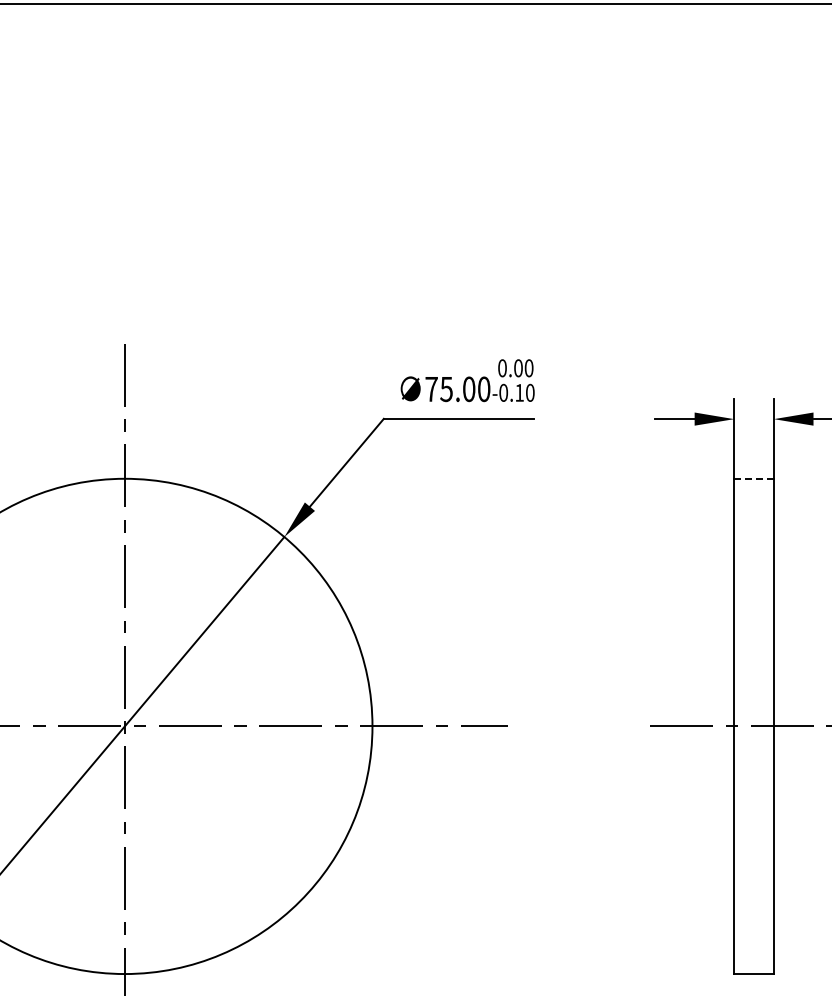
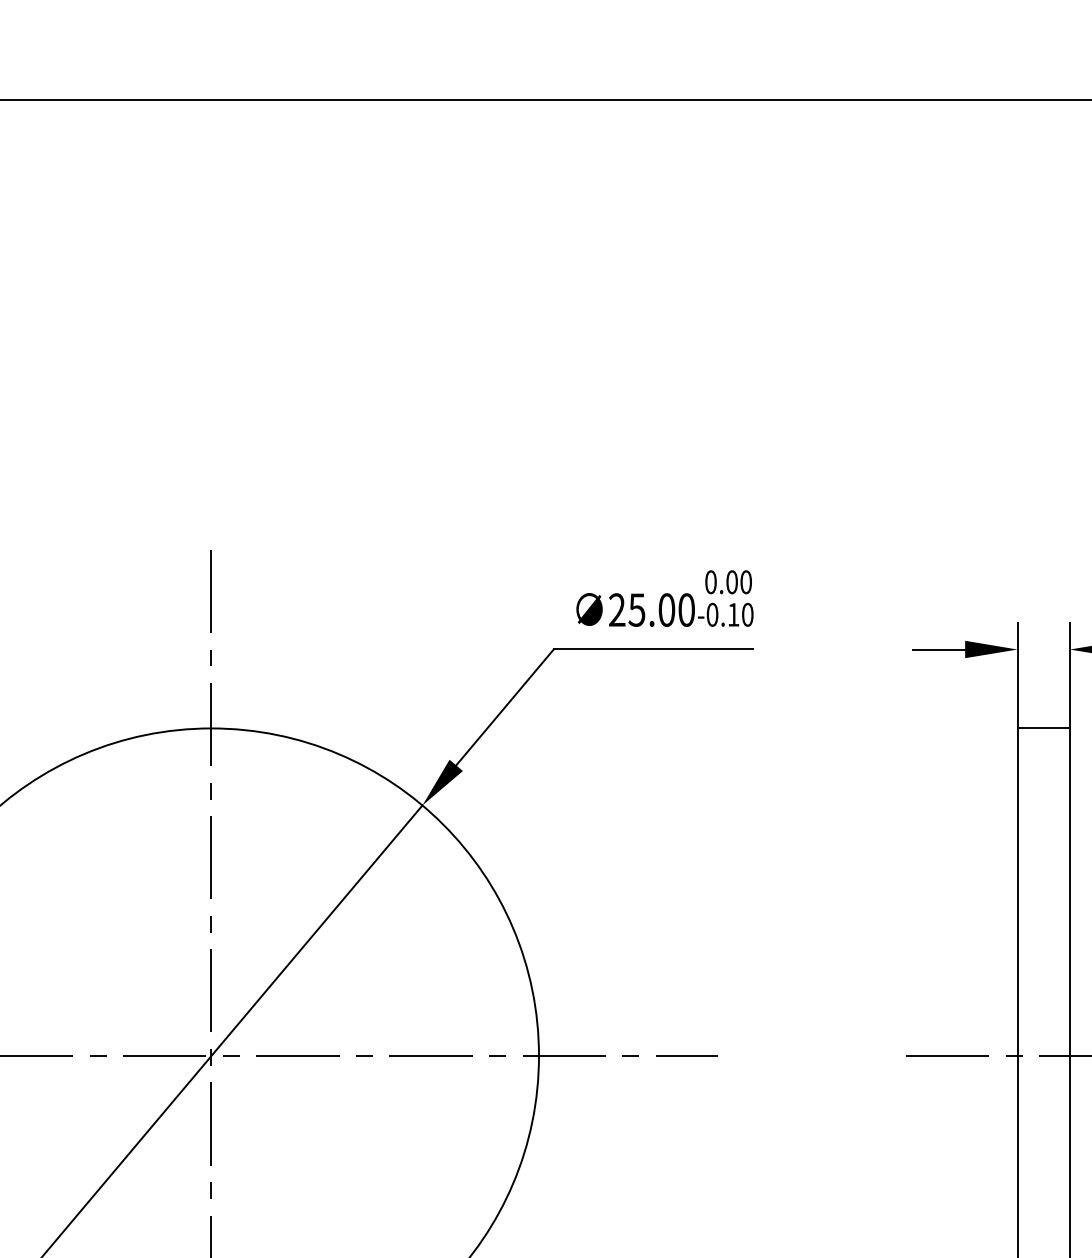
text: (431, 388) -> (617, 608), 75.00 -> 25.00
line: (754, 478) -> (1044, 728), dashed -> solid

